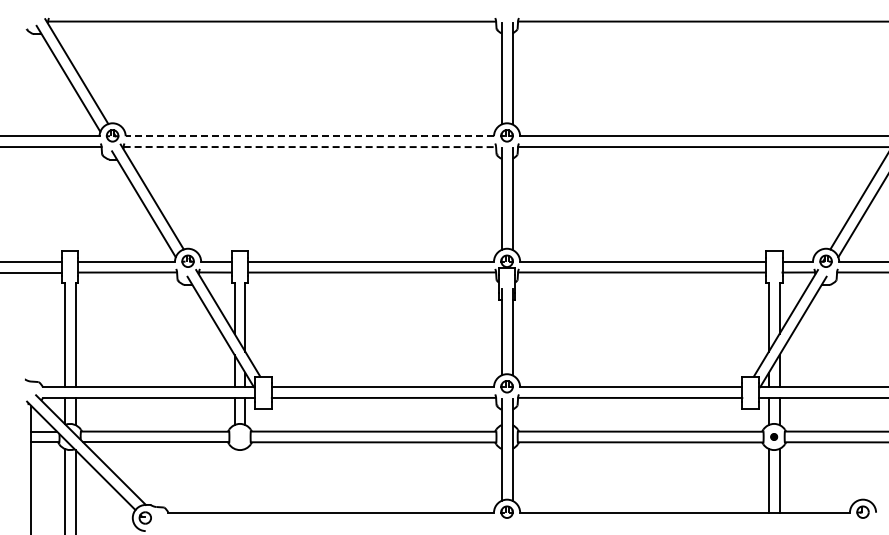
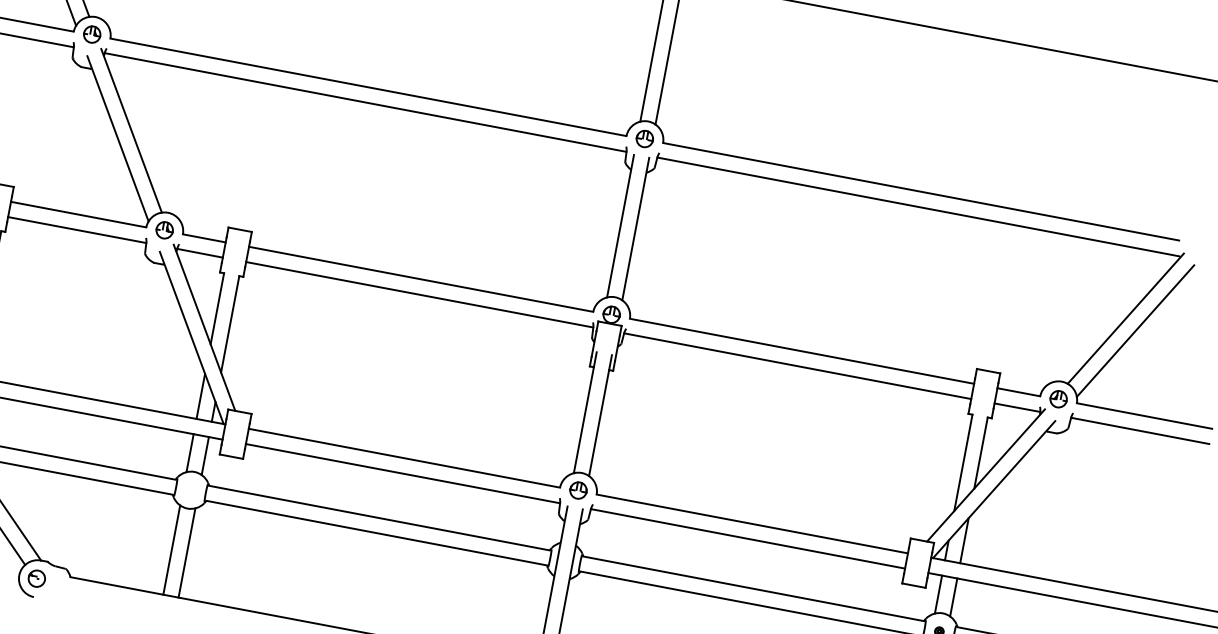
line: (309, 136) -> (367, 87), dashed -> solid
line: (310, 147) -> (366, 103), dashed -> solid
line: (234, 480) -> (171, 549), added
line: (245, 480) -> (187, 552), added

